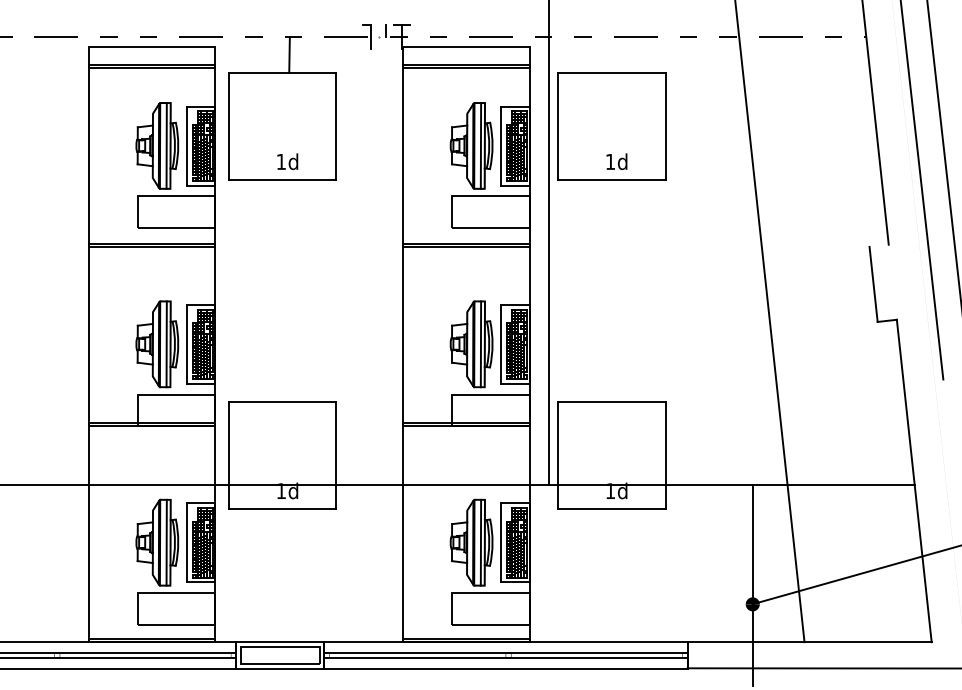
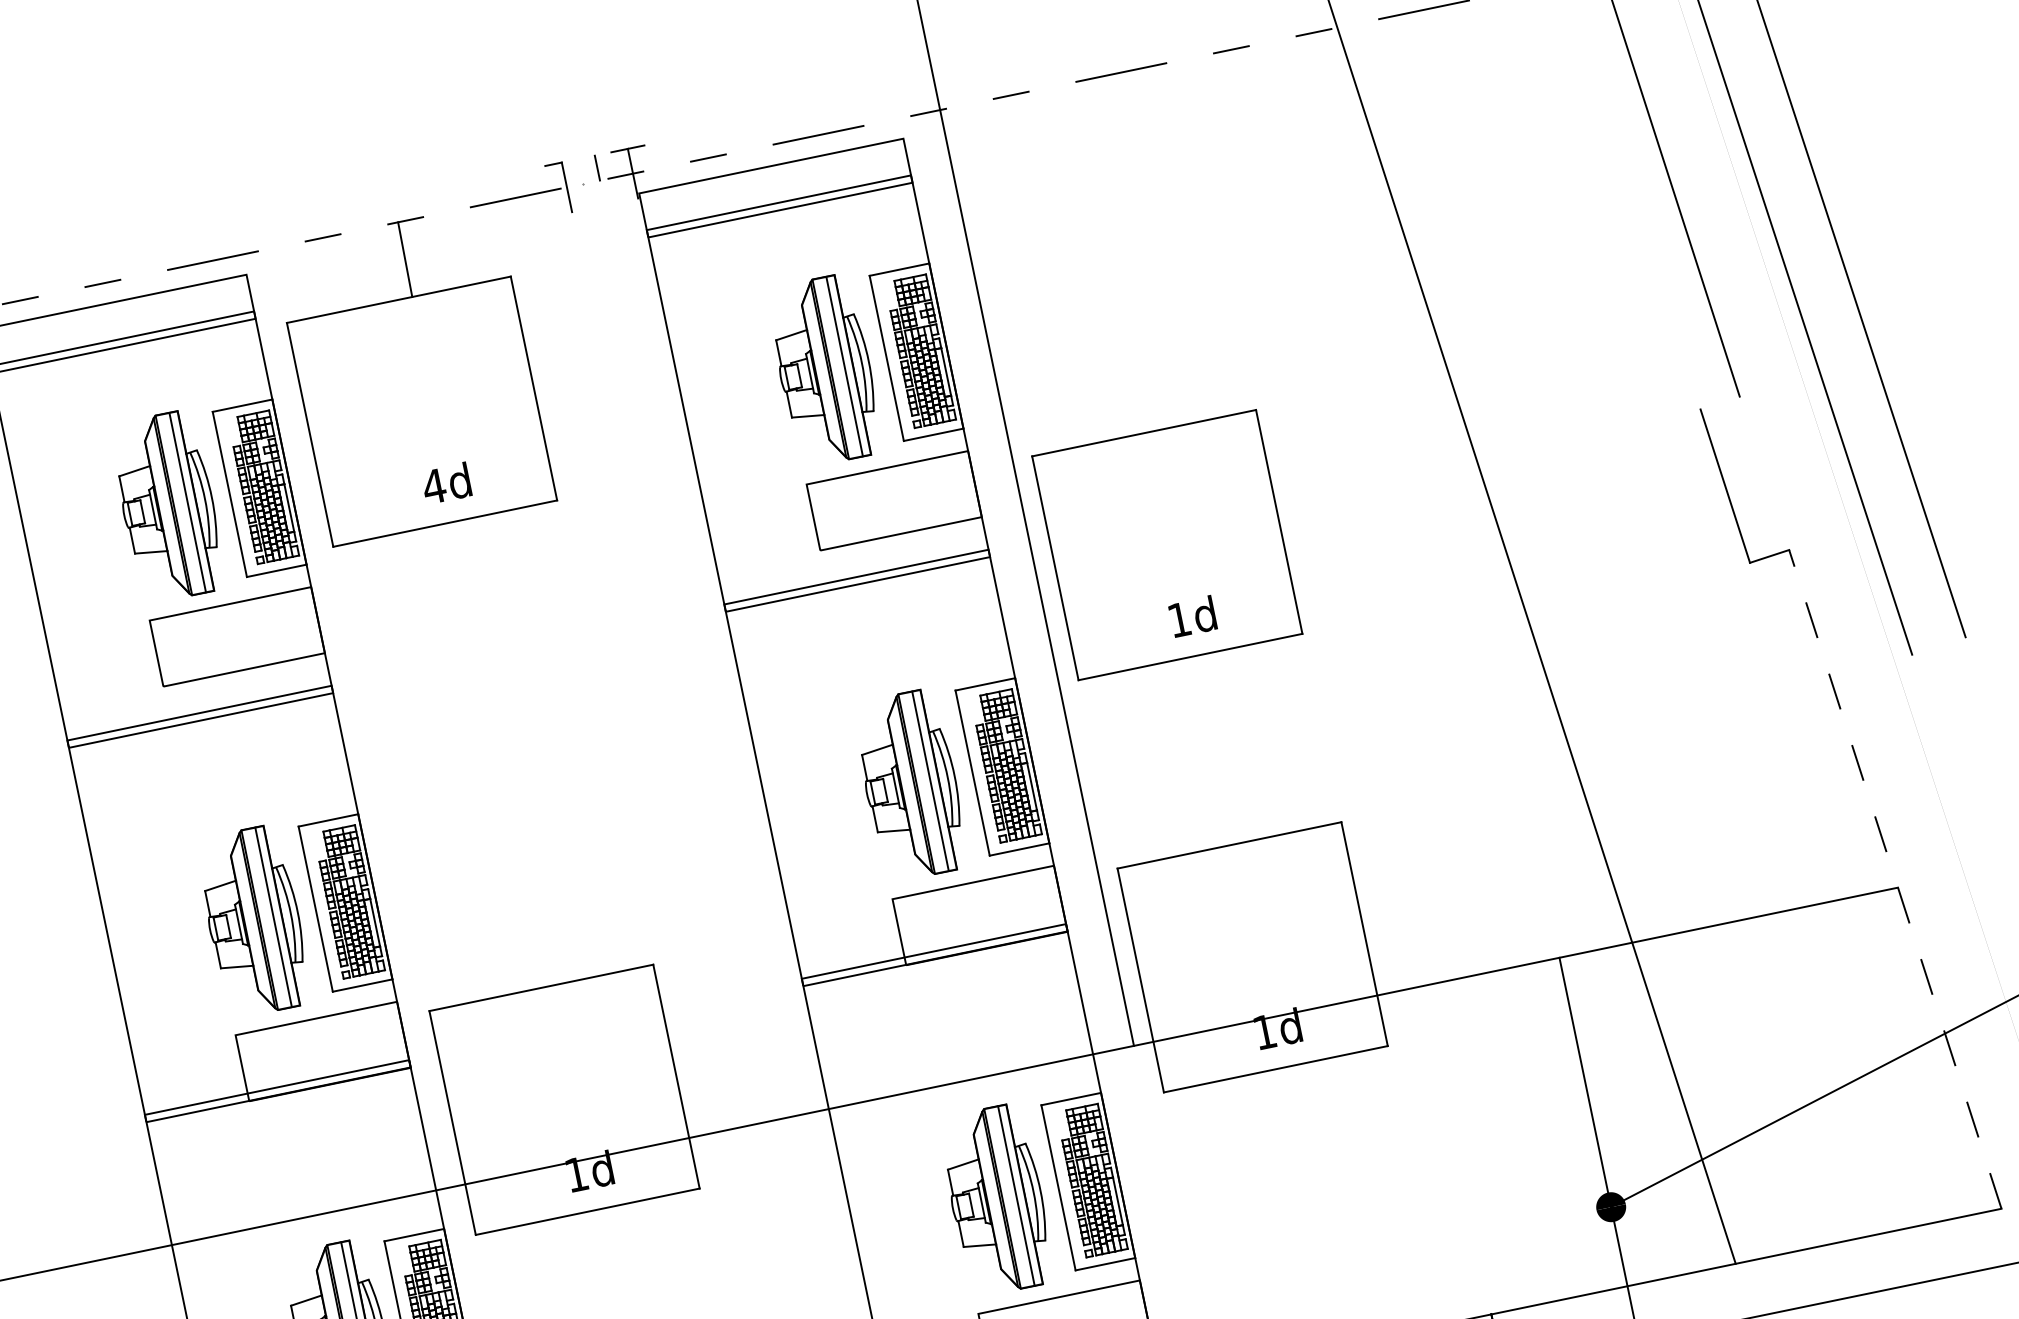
part: (611, 126) -> (1166, 545), moved
text: (281, 161) -> (434, 485), 1d -> 4d
line: (914, 480) -> (1895, 878), solid -> dashed

